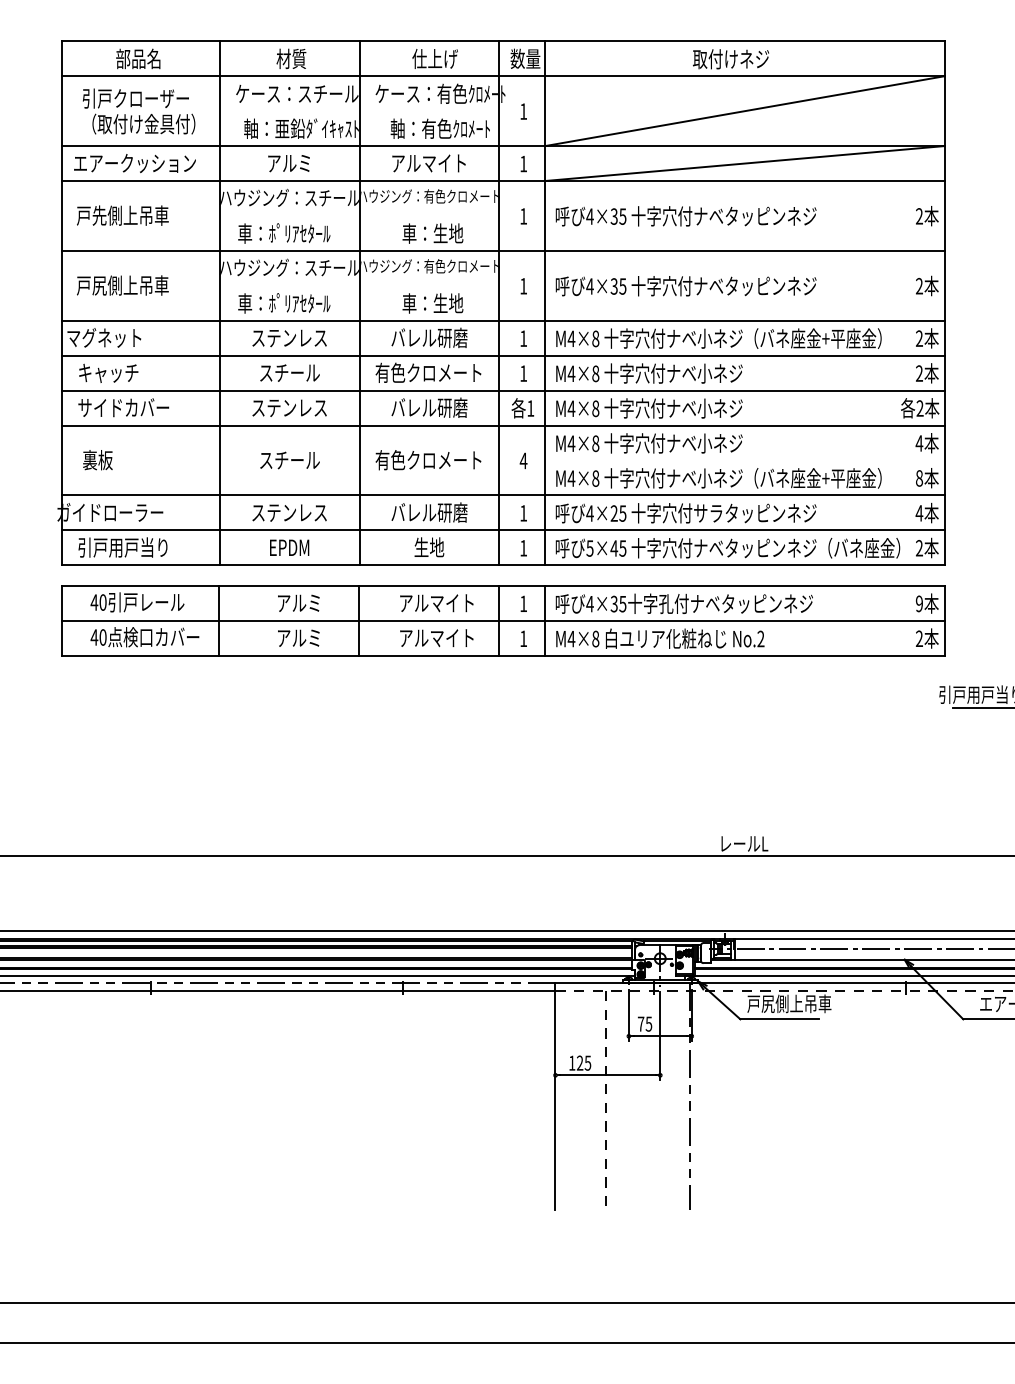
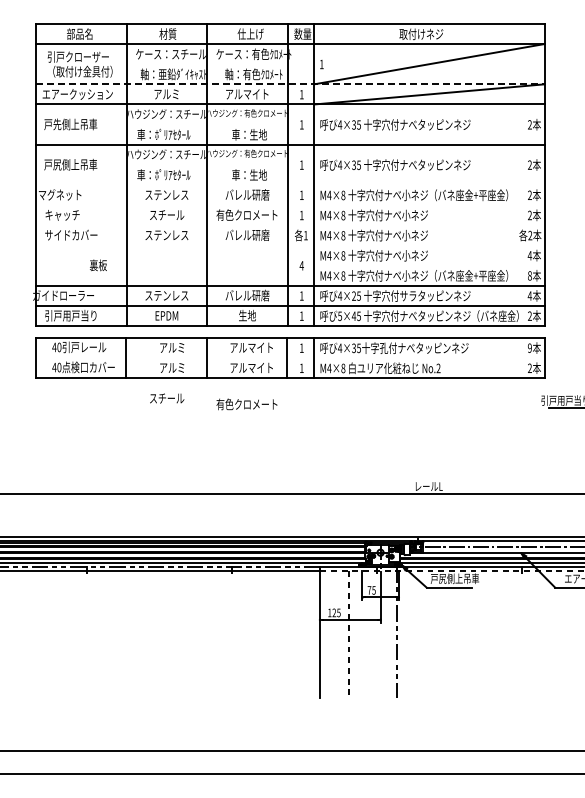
text: (523, 111) -> (321, 64), moved
line: (504, 146) -> (290, 84), solid -> dashed
line: (502, 321) -> (289, 185), removed
line: (502, 356) -> (289, 205), removed
line: (502, 390) -> (289, 225), removed
line: (502, 425) -> (289, 245), removed
text: (98, 460) -> (98, 265), moved
text: (290, 460) -> (167, 398), moved
text: (427, 460) -> (246, 404), moved
line: (502, 621) -> (289, 358), removed

